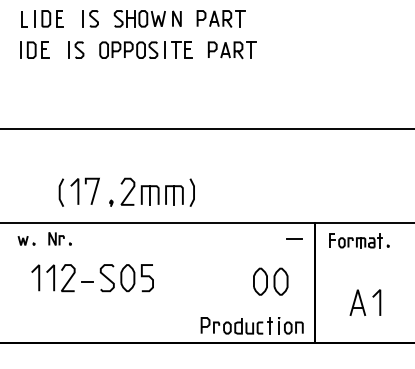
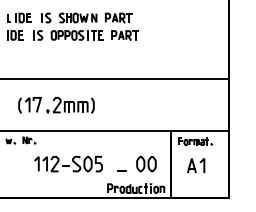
part: (126, 192) -> (56, 105), moved
line: (294, 237) -> (121, 170), moved
part: (92, 278) -> (68, 164), moved
part: (366, 302) -> (196, 165), moved

